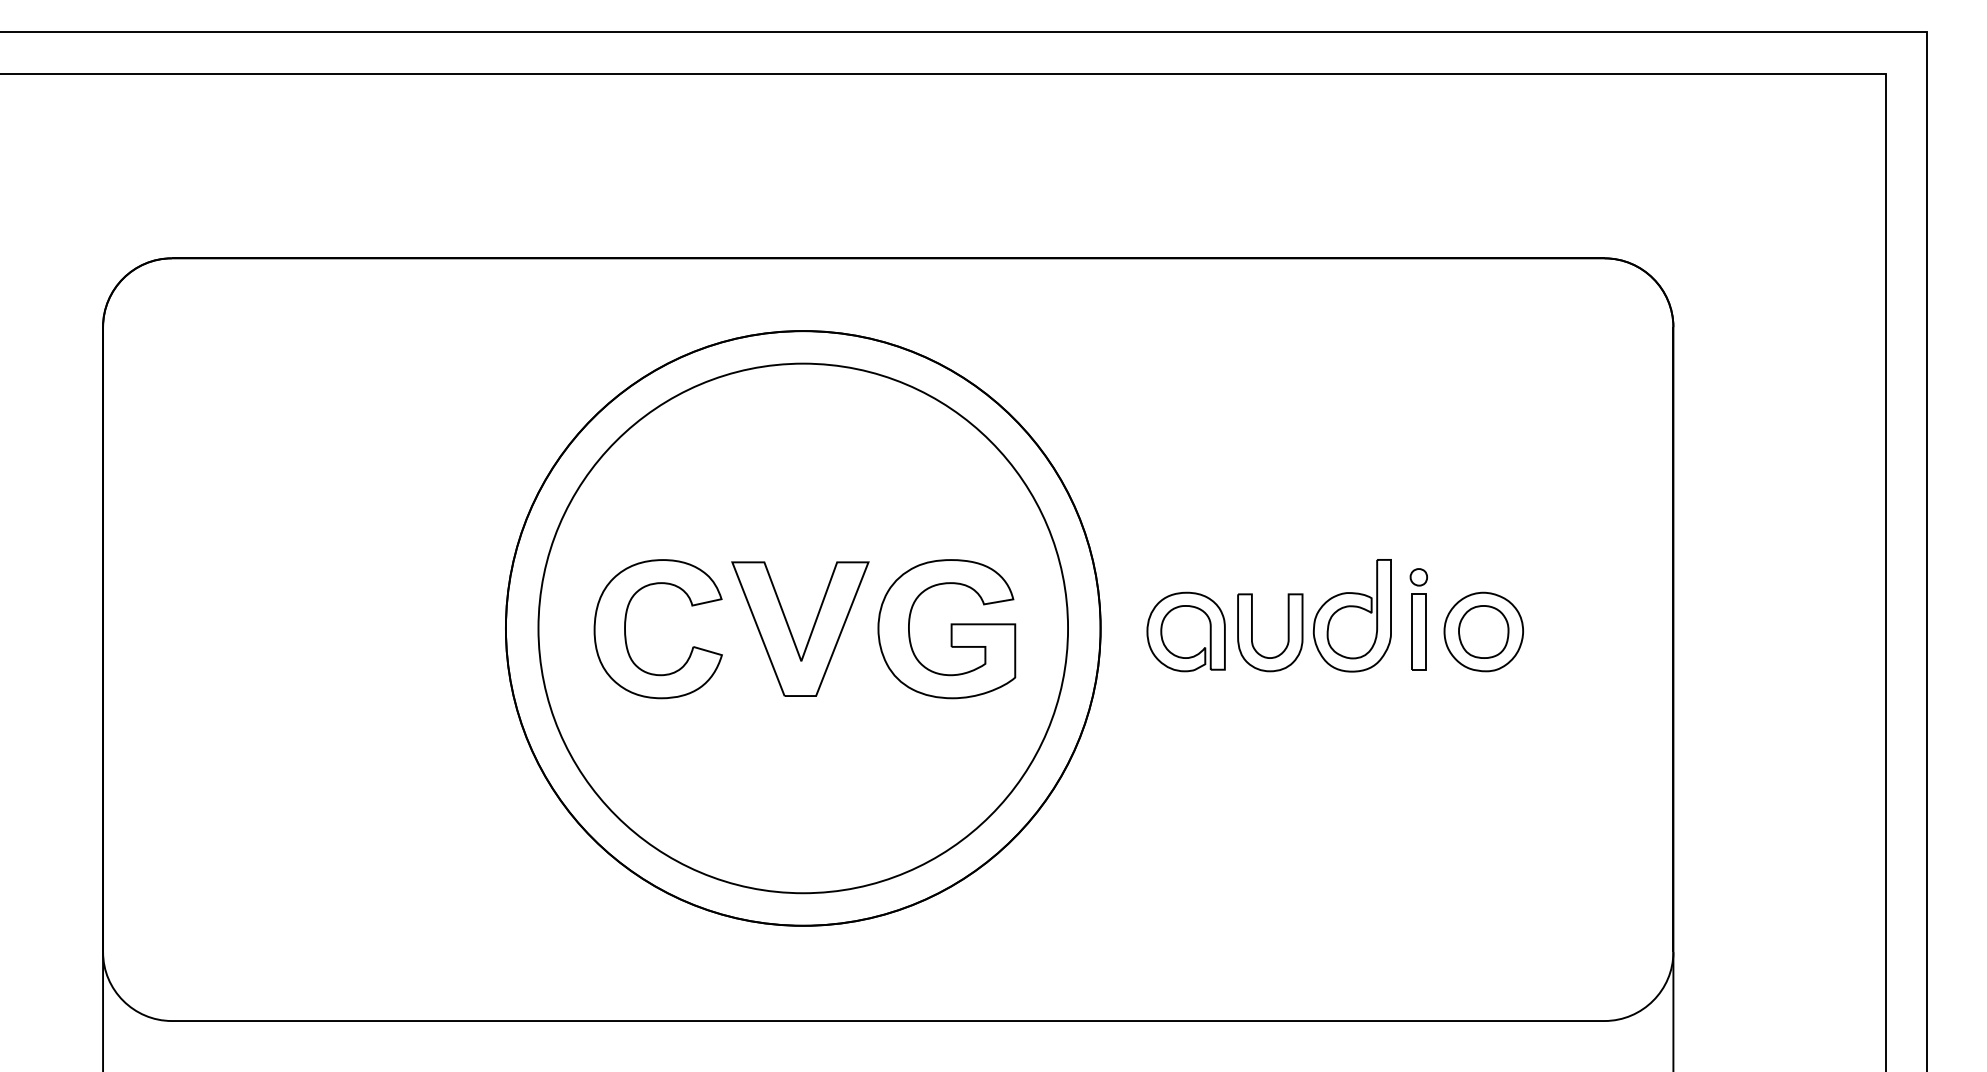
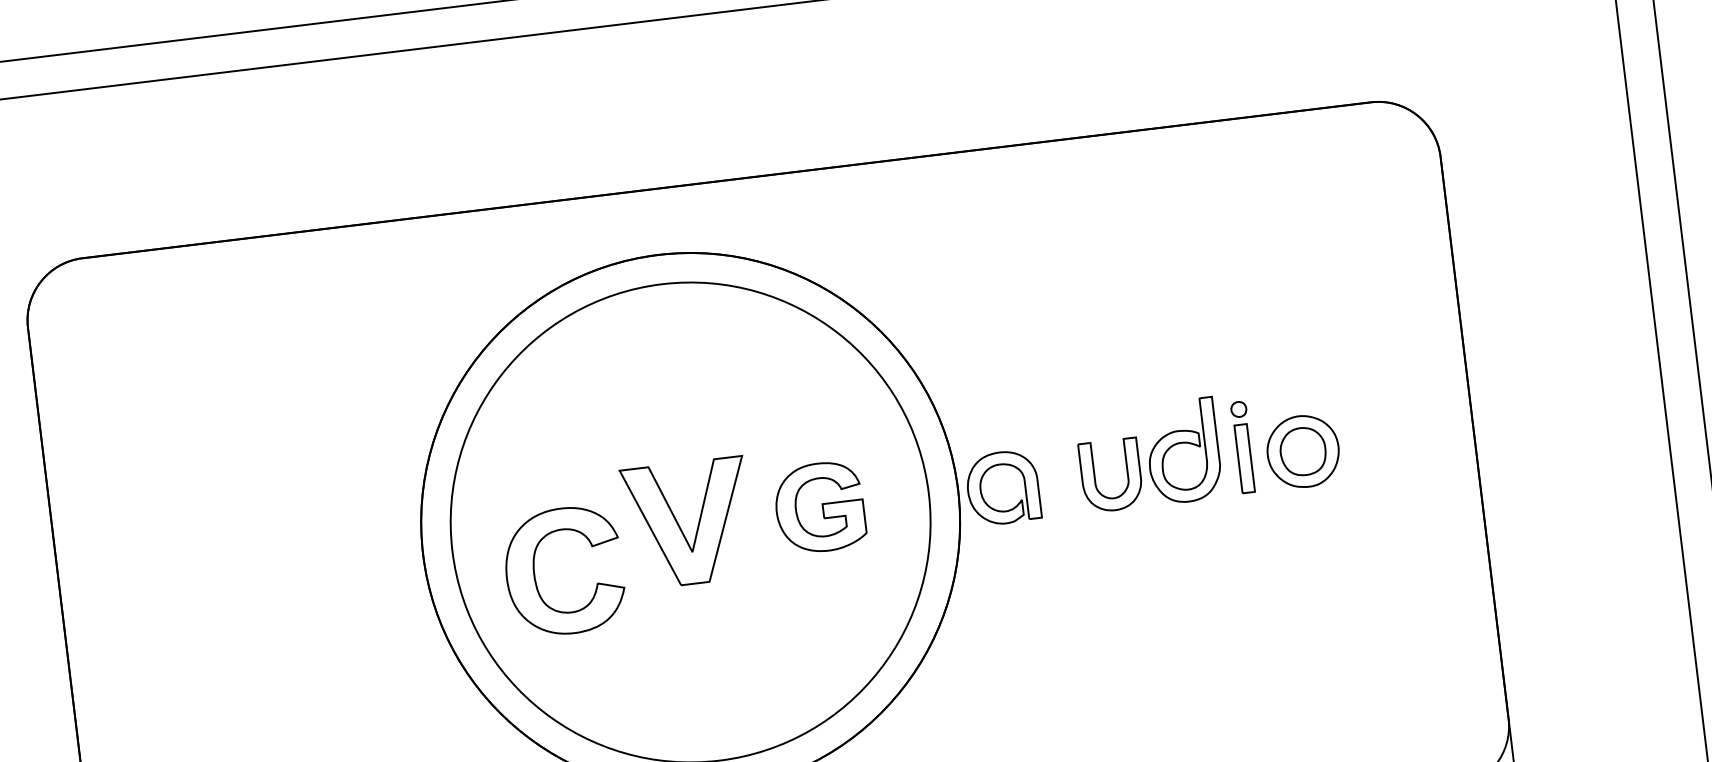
part: (946, 629) -> (819, 507), size x0.7
part: (1162, 631) -> (981, 490), moved
part: (626, 635) -> (536, 580), moved

